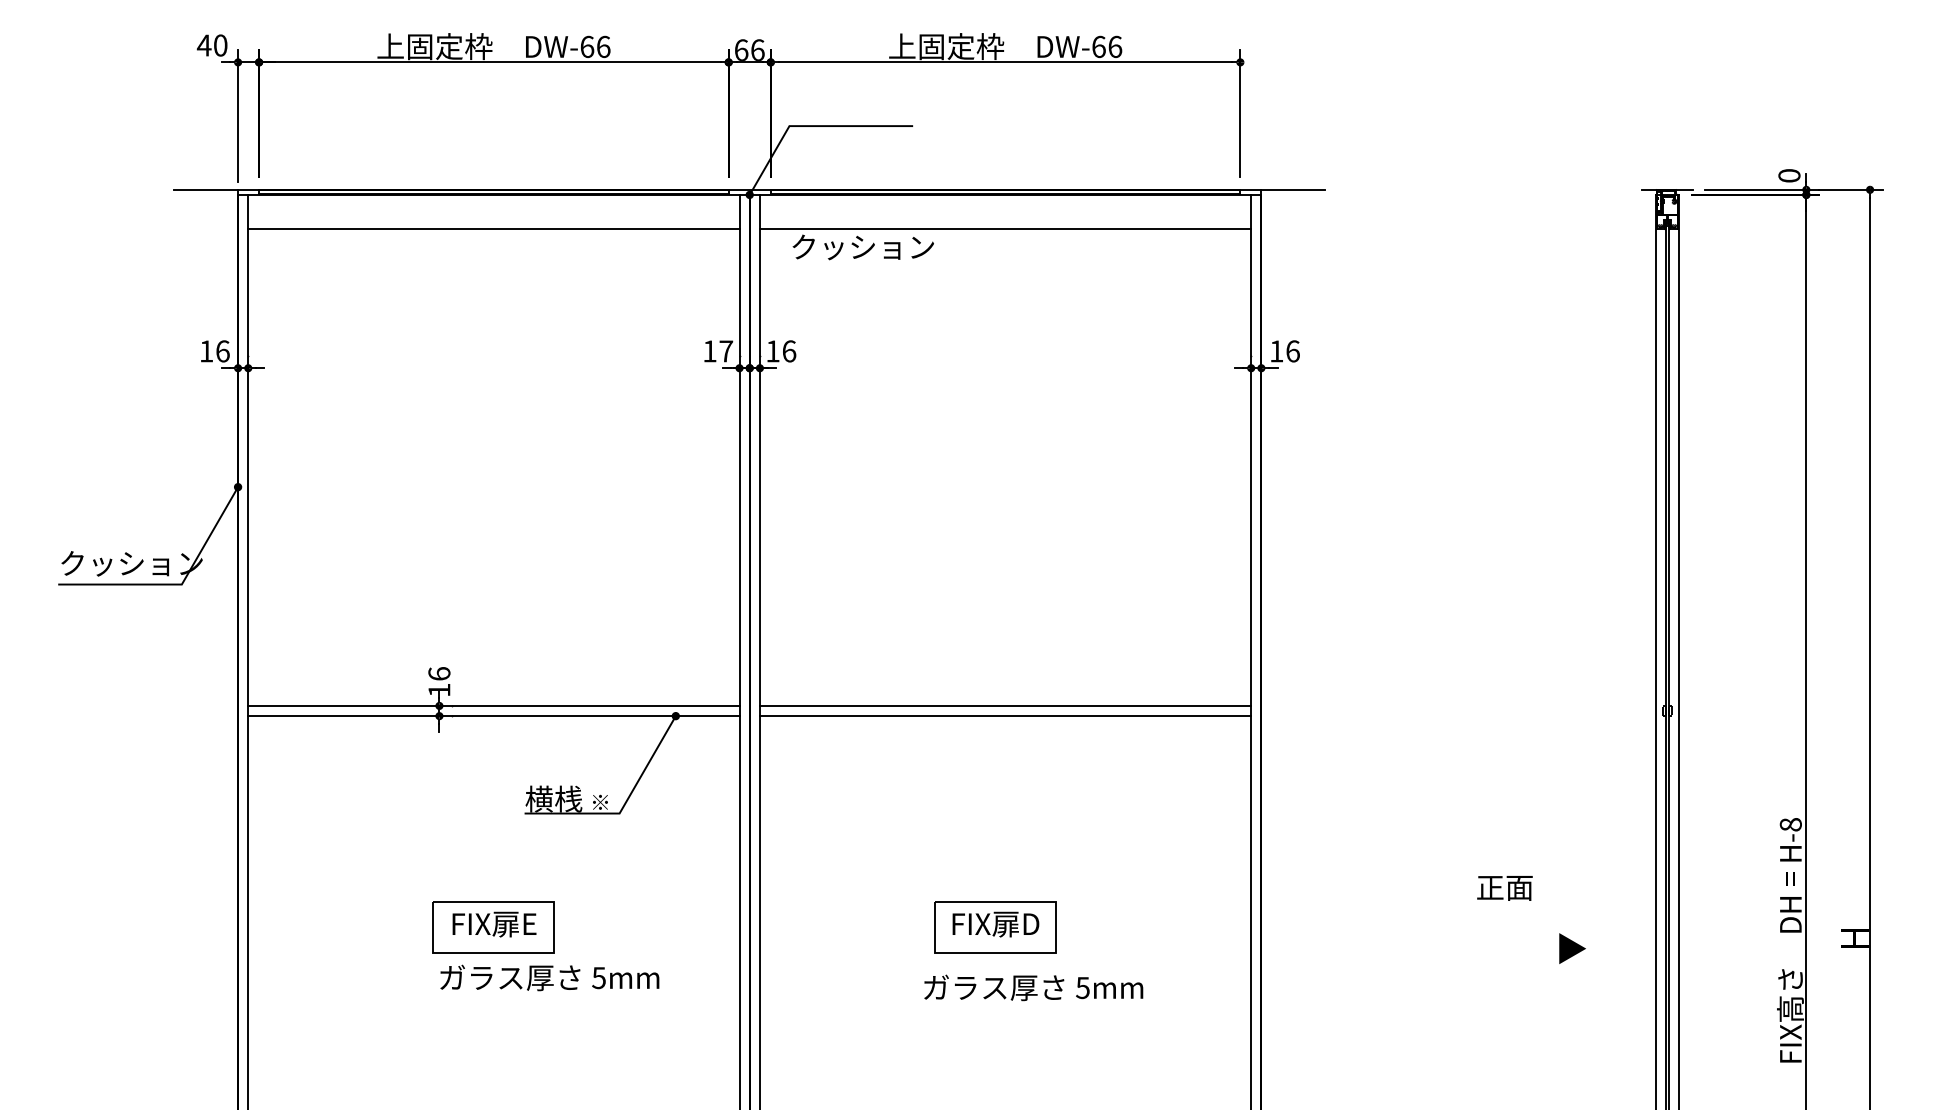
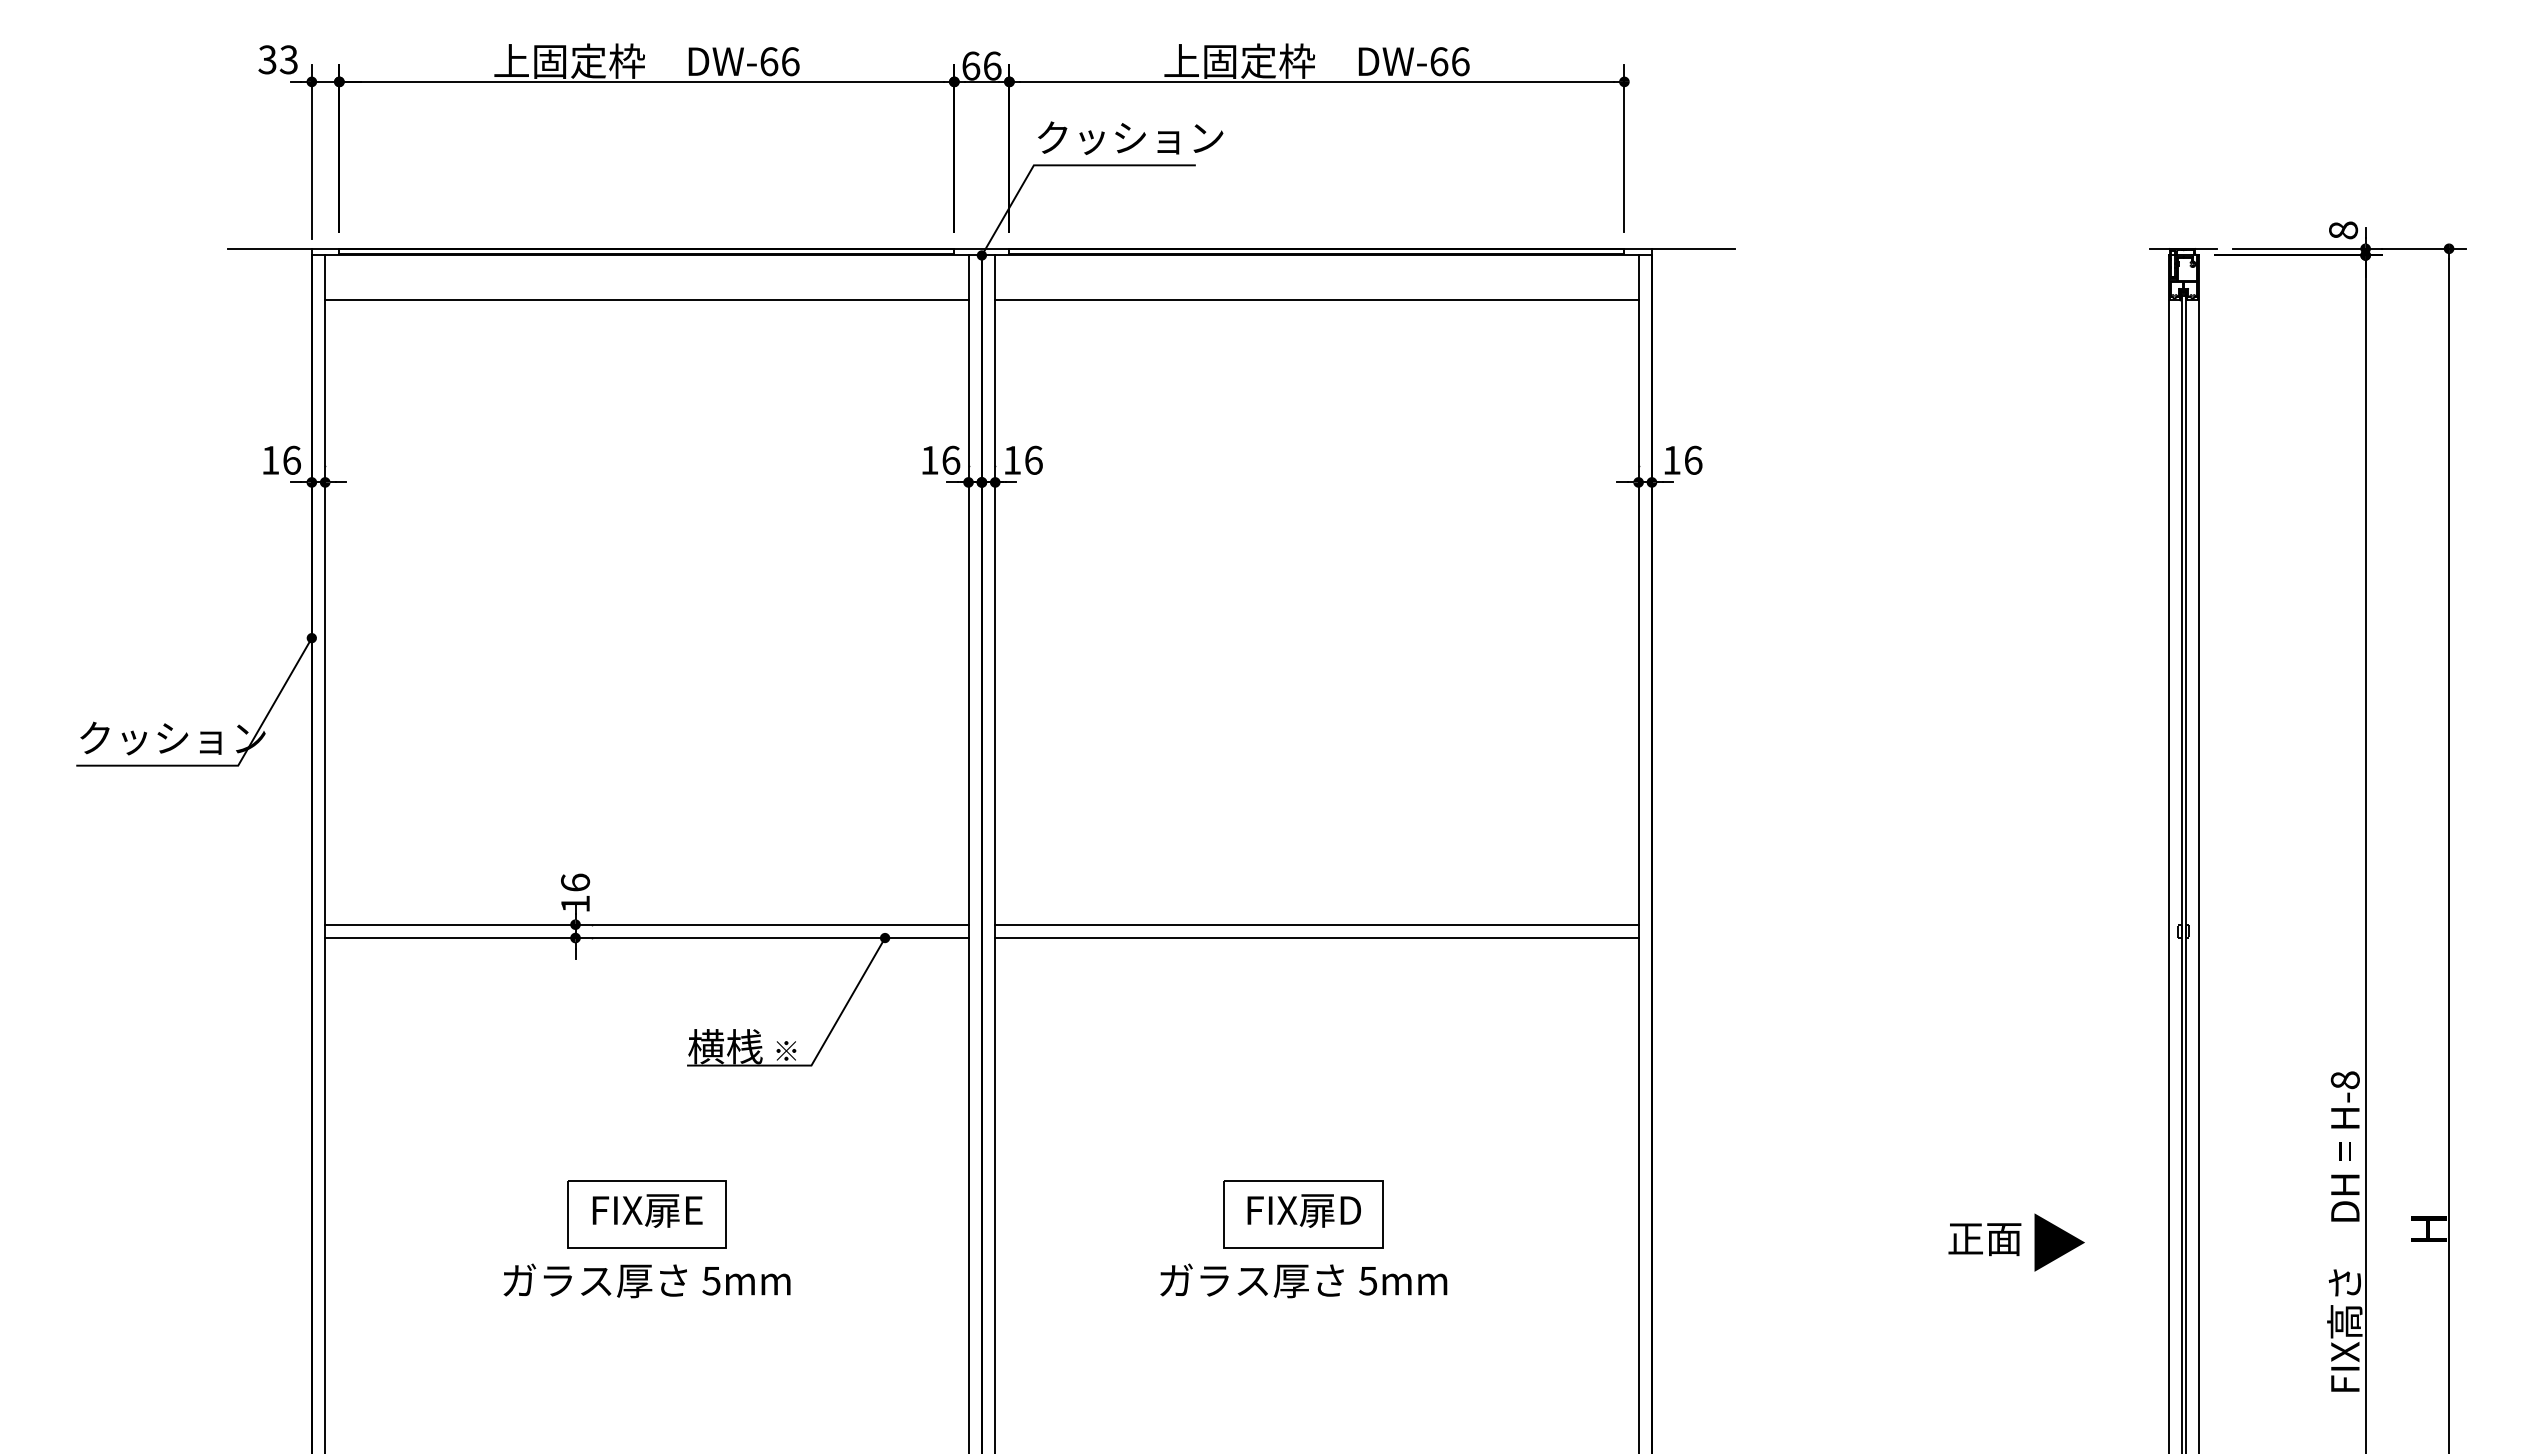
text: (211, 45) -> (277, 59), 40 -> 33
text: (1789, 175) -> (2343, 230), 0 -> 8
text: (863, 246) -> (1130, 137), moved
text: (726, 350) -> (951, 459), 17 -> 16
text: (1504, 888) -> (1984, 1239), moved
part: (1572, 948) -> (2059, 1242), size x1.43
text: (549, 977) -> (646, 1280), moved
text: (1033, 987) -> (1303, 1280), moved

